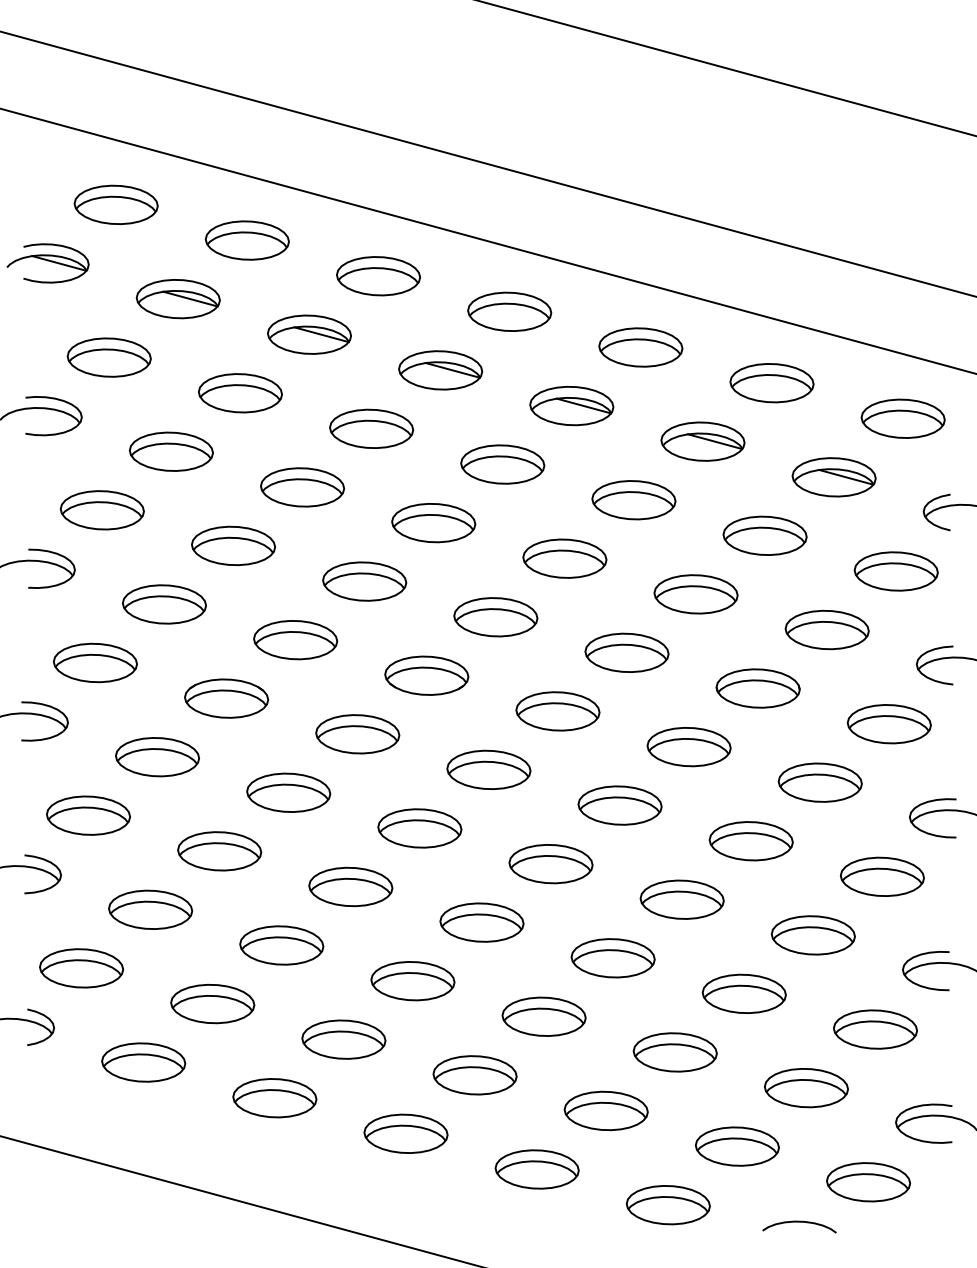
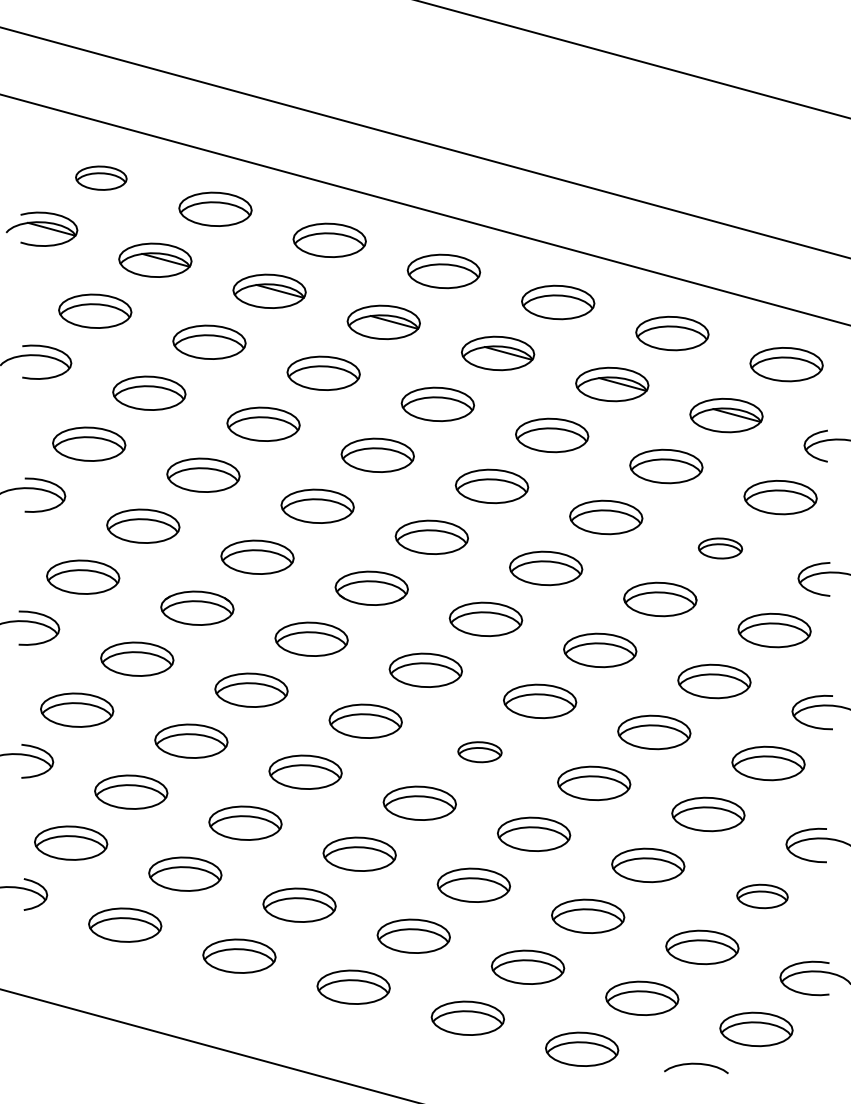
part: (116, 203) -> (101, 177), size x0.7
part: (827, 629) -> (720, 548), size x0.6
part: (550, 863) -> (479, 751), size x0.6
part: (875, 1029) -> (762, 896), size x0.7

